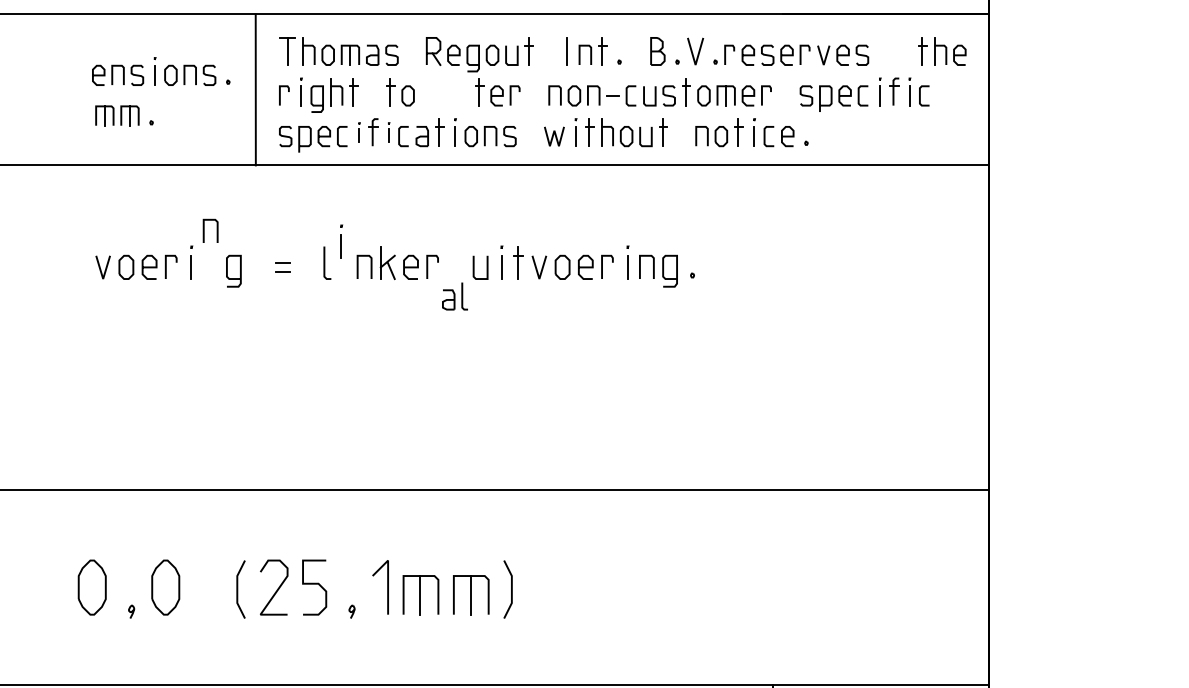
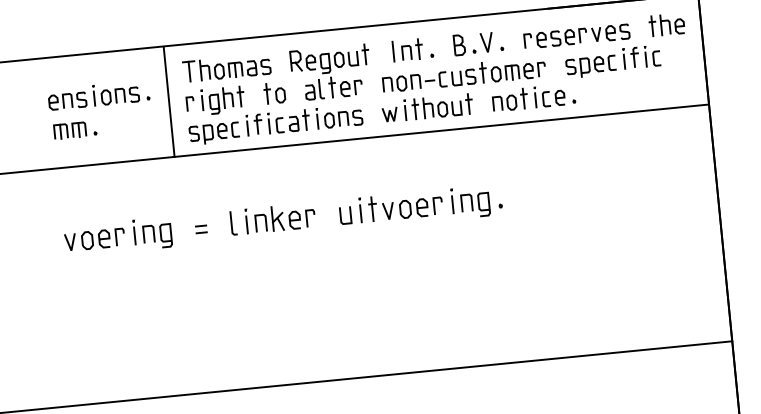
part: (796, 54) -> (576, 35), moved
part: (359, 132) -> (247, 125), size x1.43
part: (388, 132) -> (268, 123), size x1.43
line: (204, 230) -> (144, 234), moved
part: (341, 241) -> (246, 221), moved
part: (454, 296) -> (314, 89), moved

